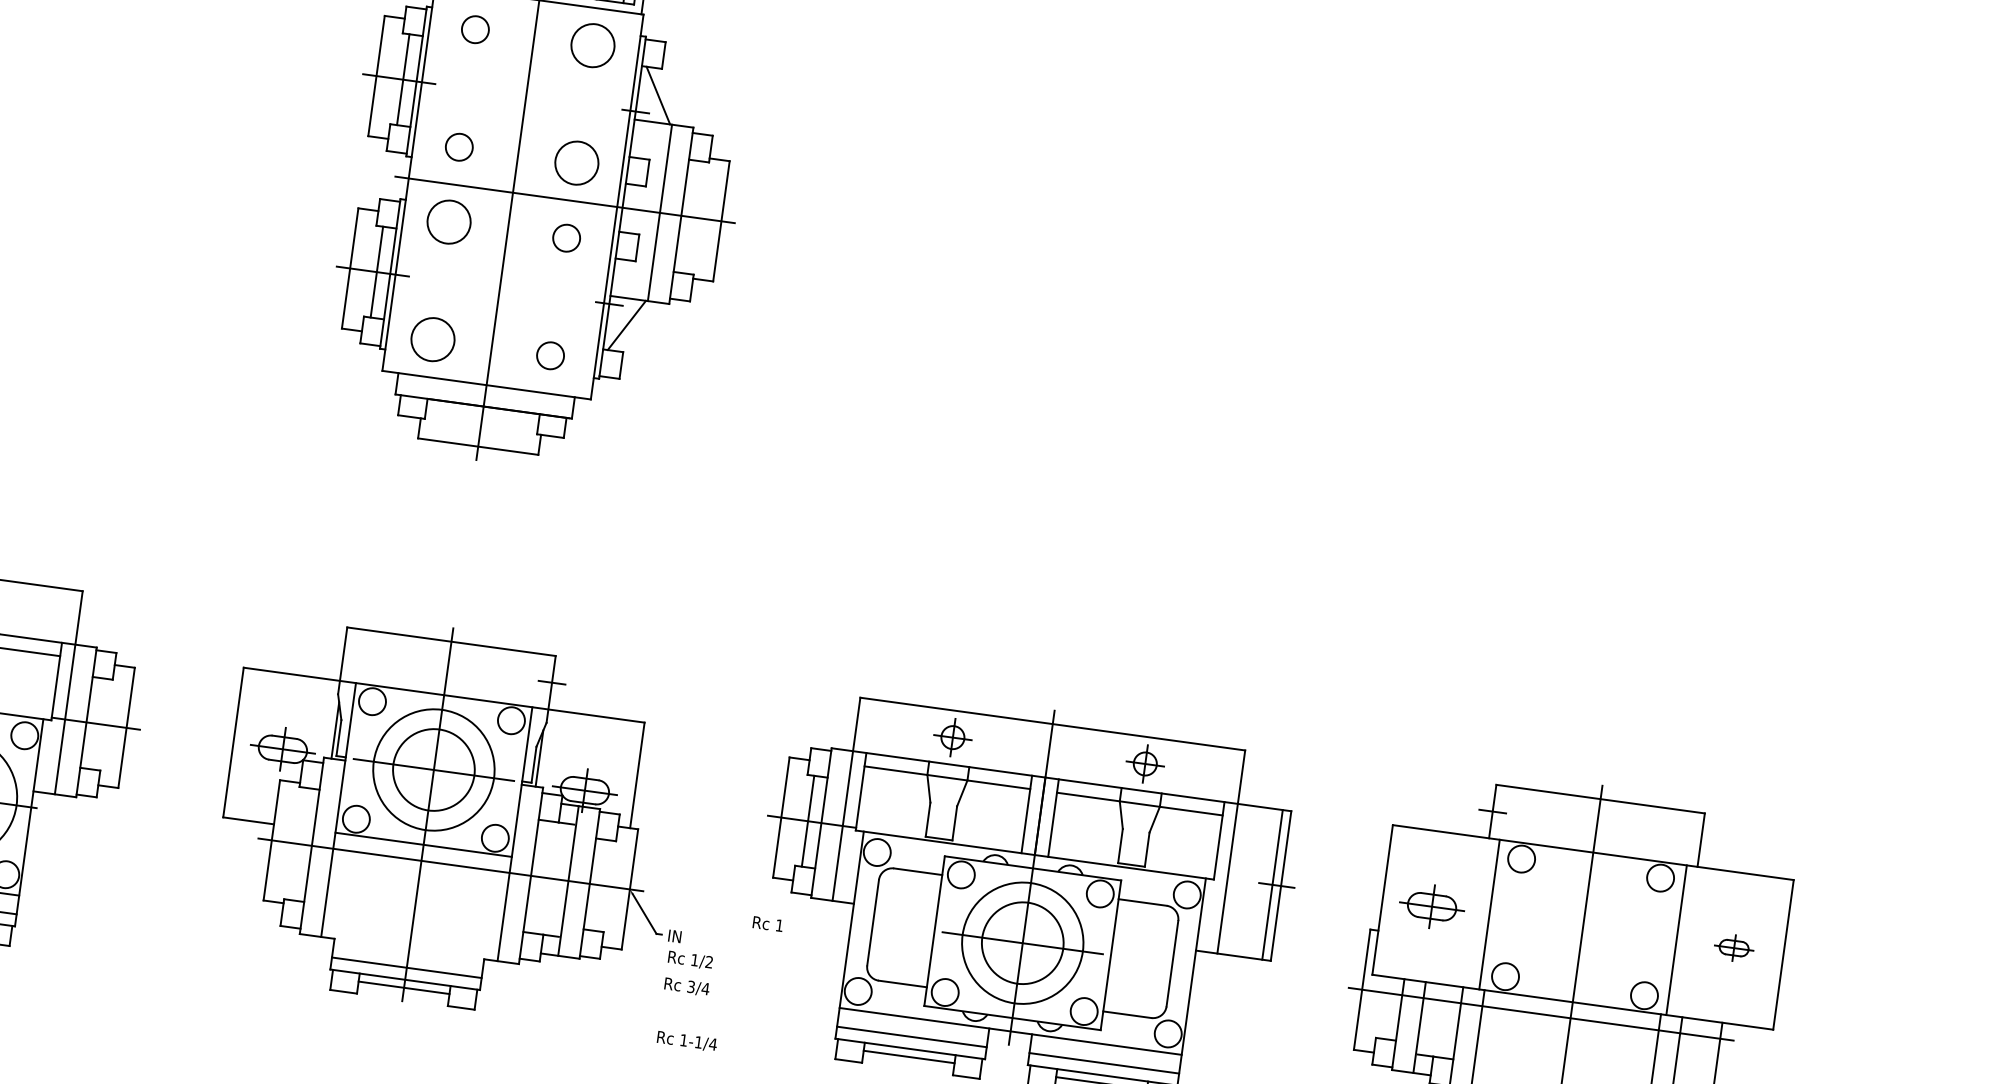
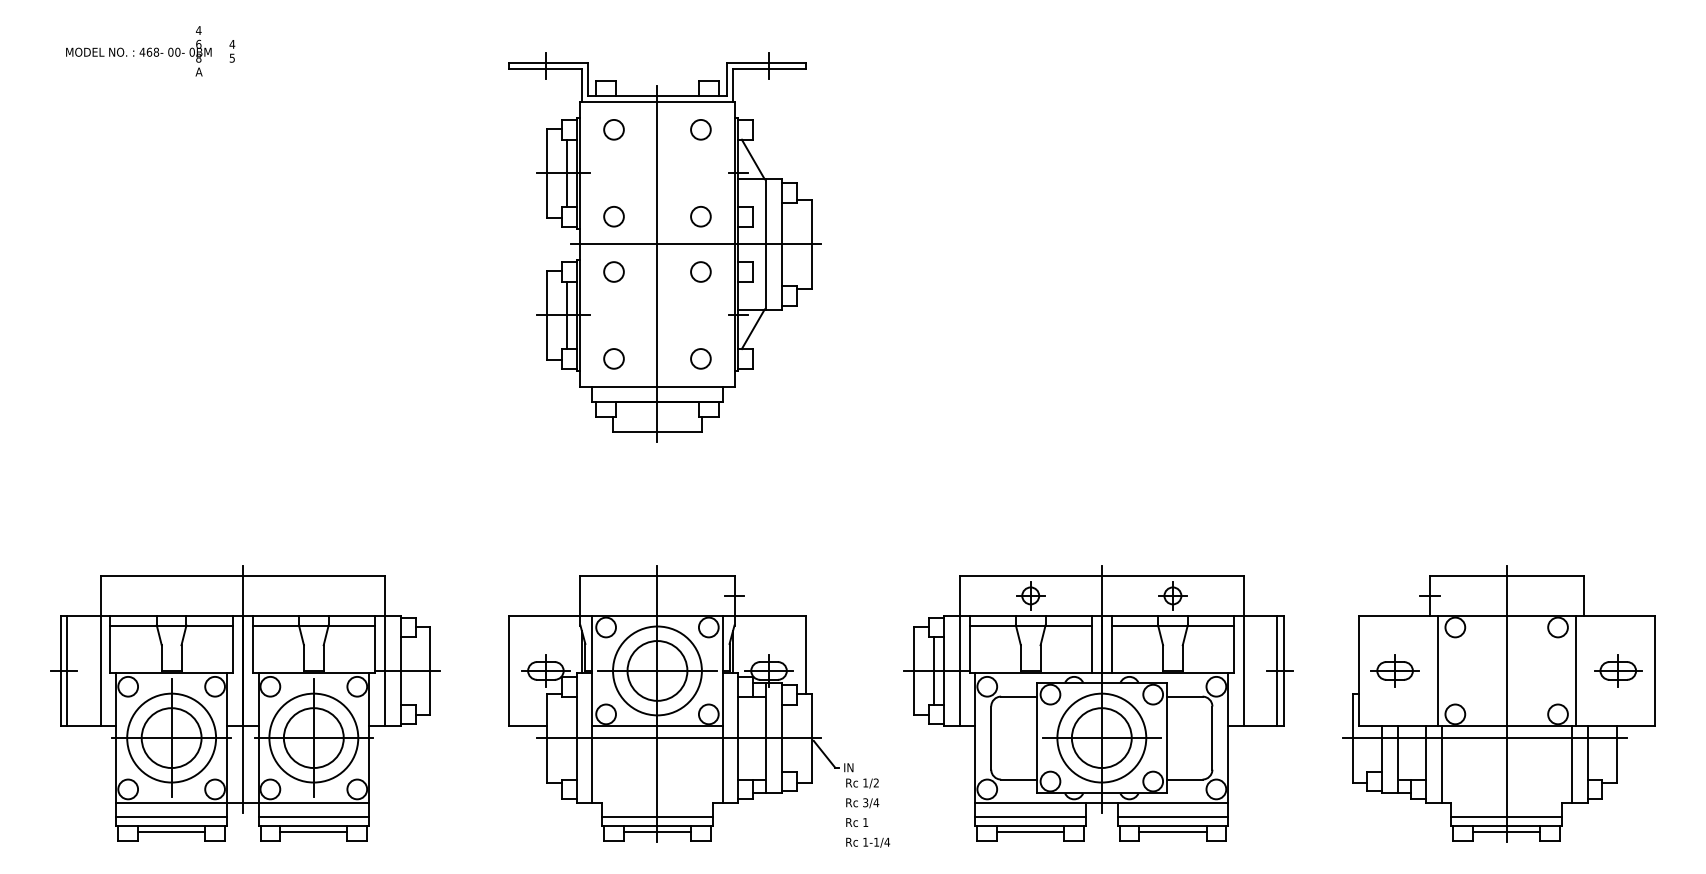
circle: (592, 45) -> (700, 129), size x0.62
circle: (576, 163) -> (700, 216), size x0.62
circle: (448, 221) -> (613, 271), size x0.62
circle: (432, 339) -> (613, 358), size x0.62
text: (768, 924) -> (857, 822), moved
part: (1734, 947) -> (1618, 670), size x1.67

